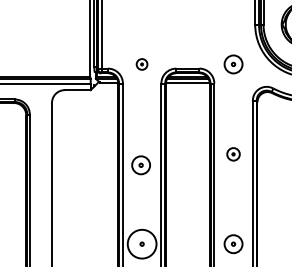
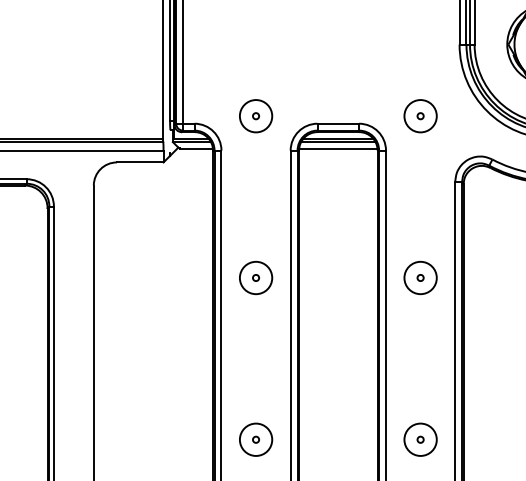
part: (141, 64) -> (254, 116), size x1.67
part: (233, 154) -> (420, 278), size x1.43
part: (140, 165) -> (254, 278), moved
circle: (142, 244) -> (256, 440), size x0.62

